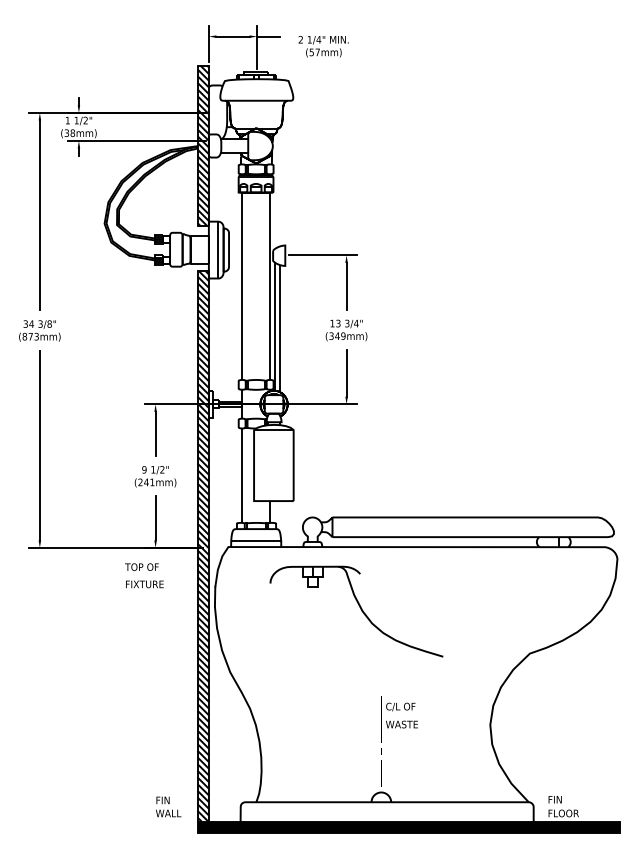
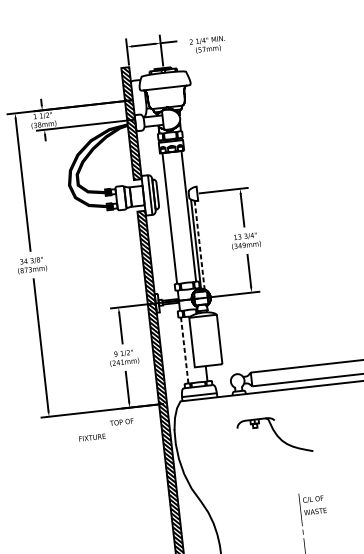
line: (280, 328) -> (199, 244), solid -> dashed
line: (242, 475) -> (184, 350), solid -> dashed
text: (144, 584) -> (92, 437), moved
part: (356, 611) -> (274, 436), size x0.6

